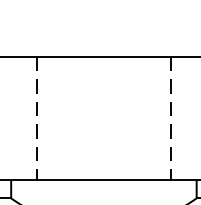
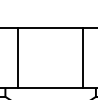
line: (38, 119) -> (18, 58), dashed -> solid
line: (171, 119) -> (83, 58), dashed -> solid

